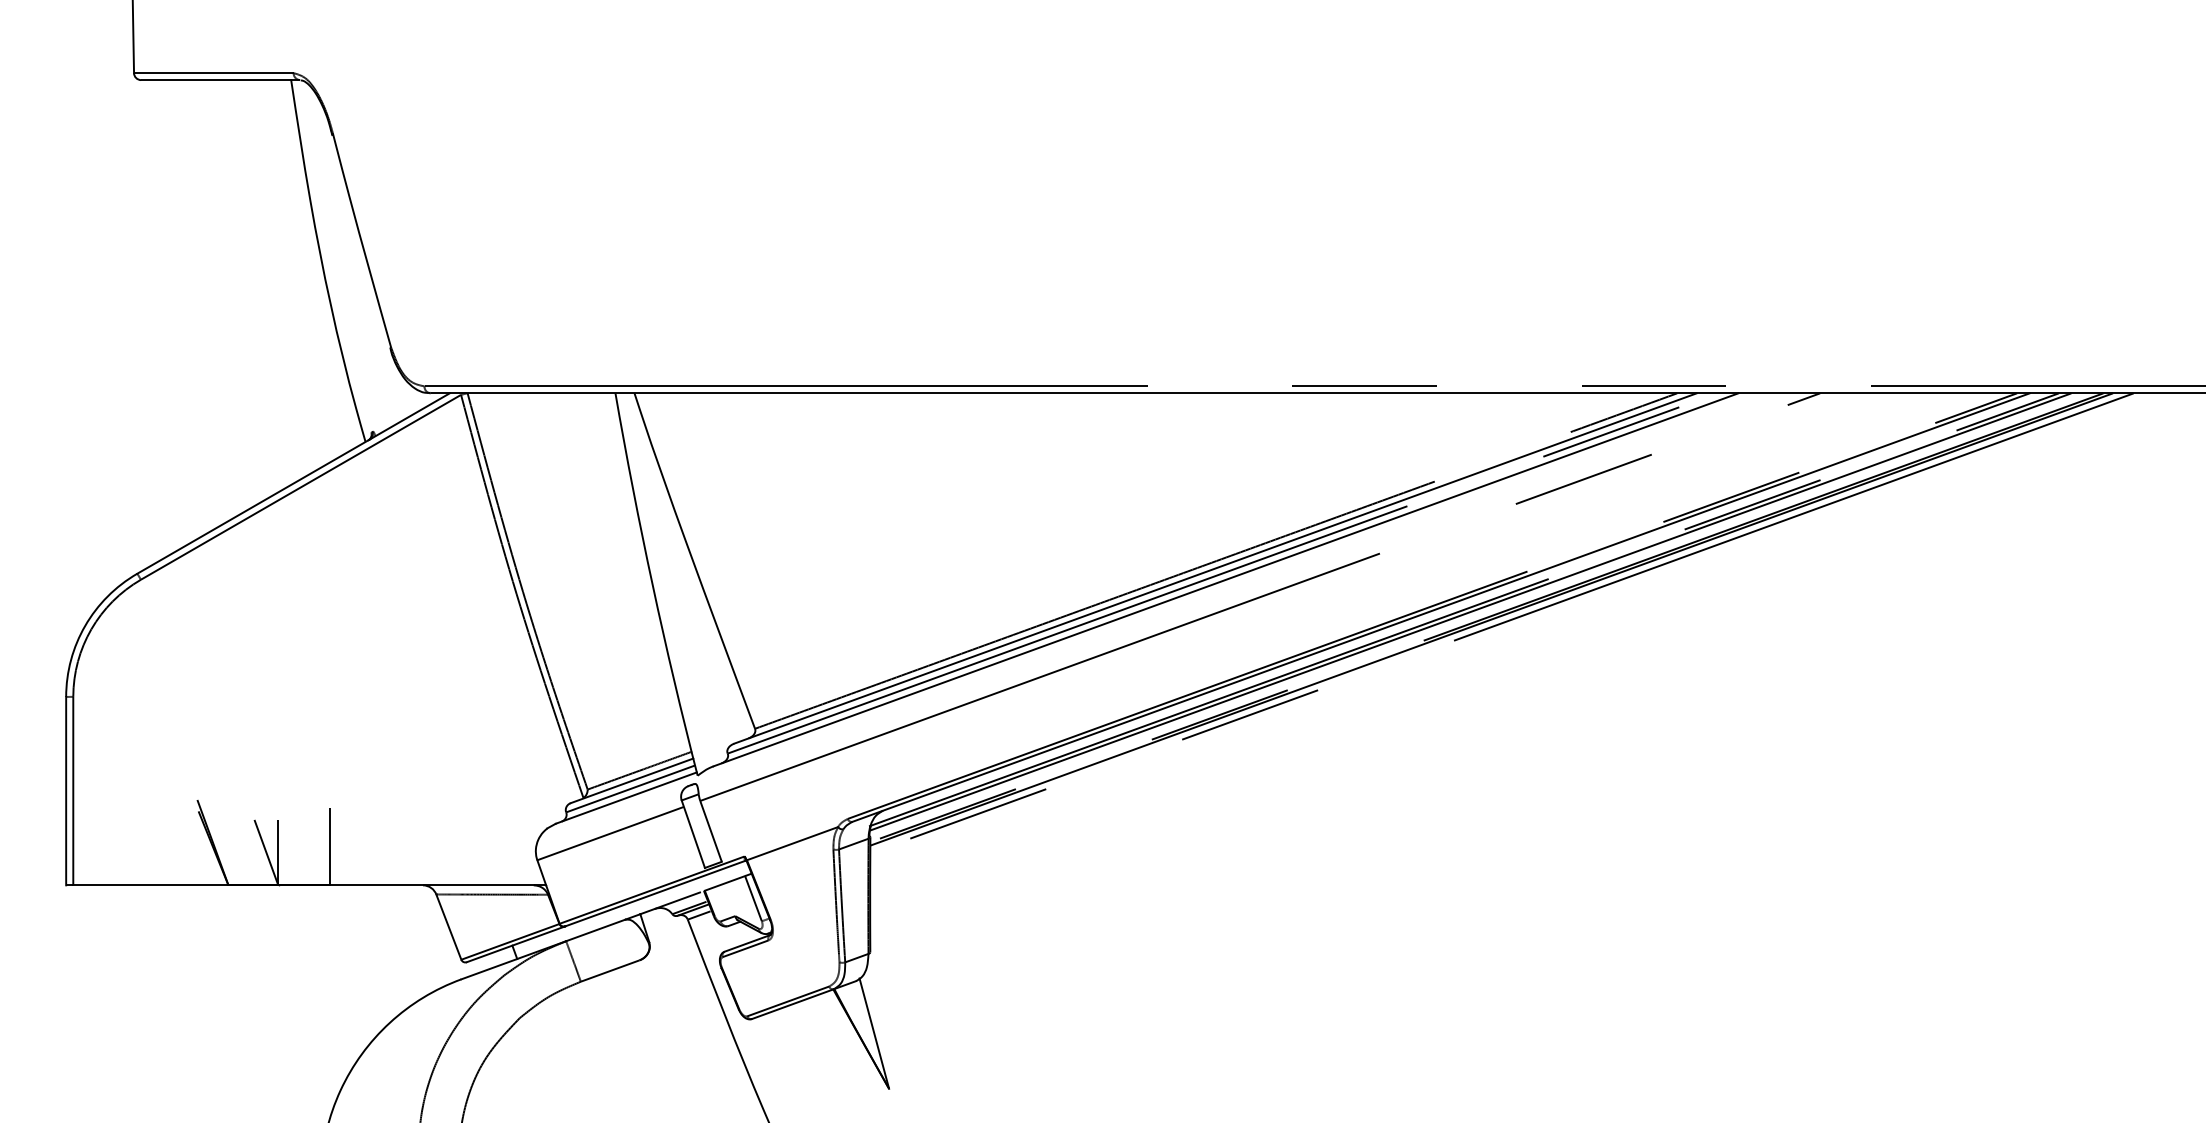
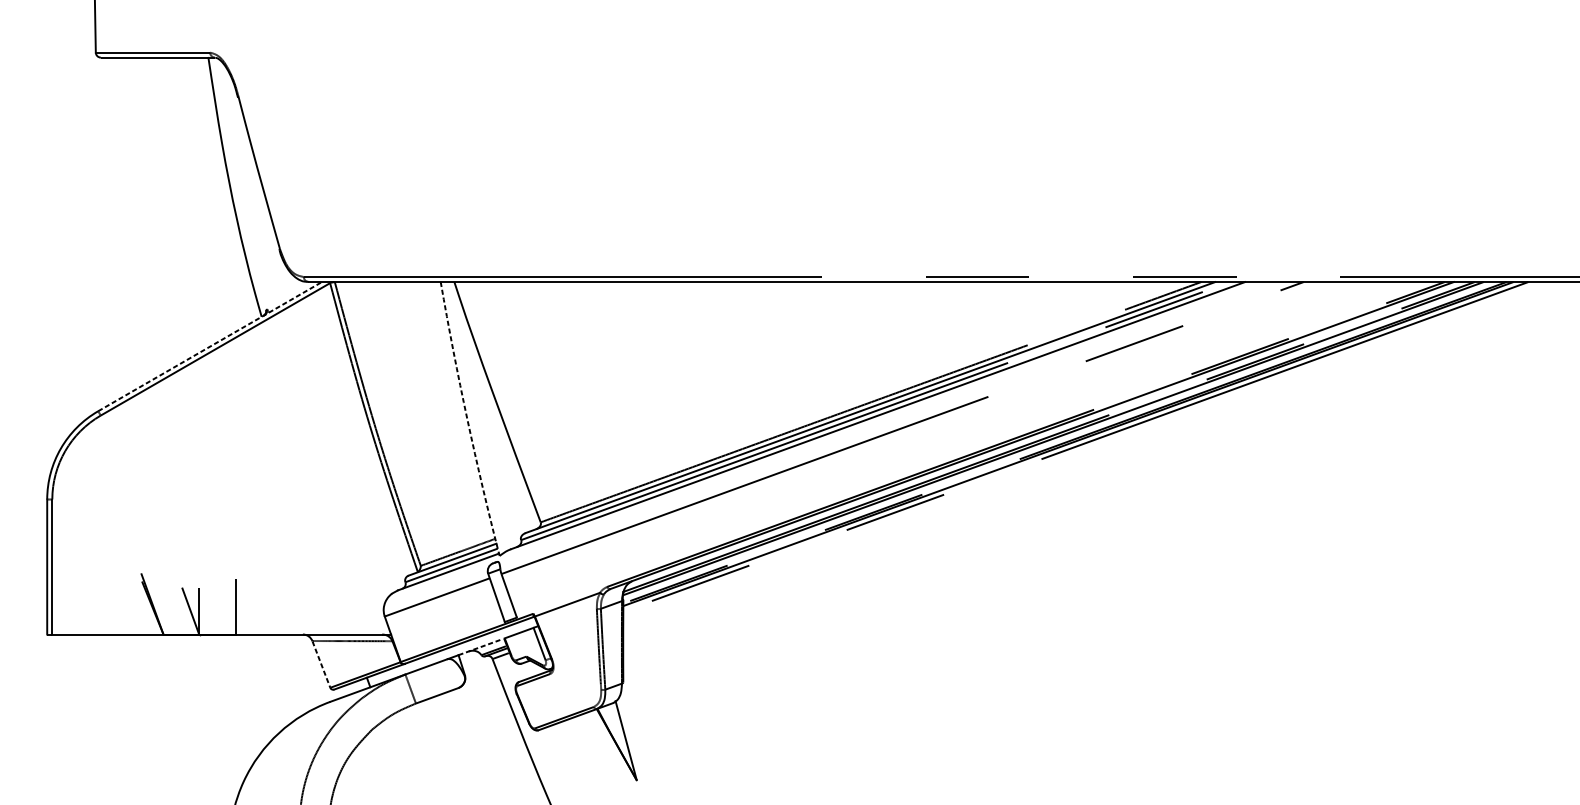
line: (293, 483) -> (210, 346), solid -> dashed
arc: (652, 585) -> (467, 419), solid -> dashed
line: (670, 903) -> (480, 647), solid -> dashed
line: (448, 927) -> (321, 664), solid -> dashed

